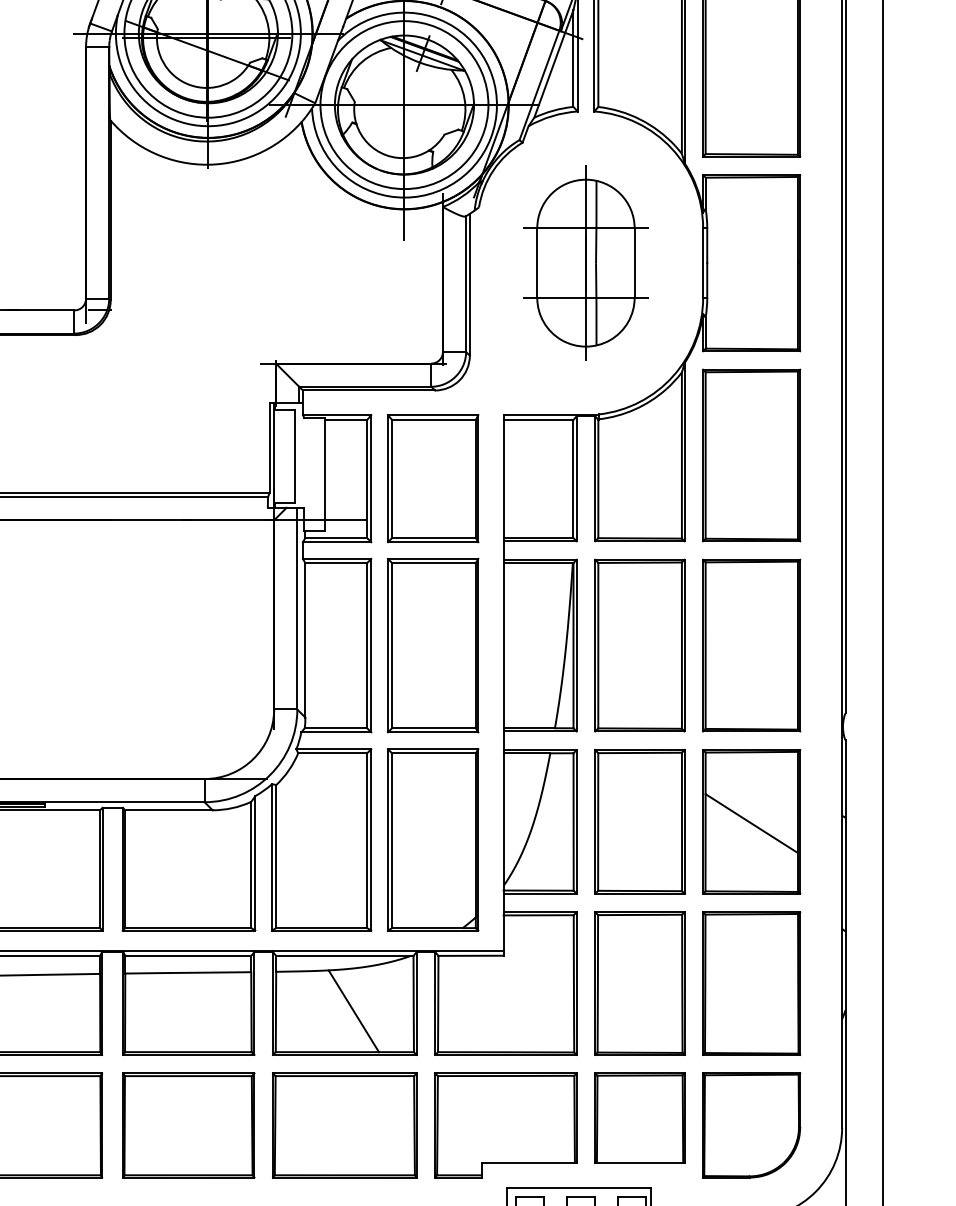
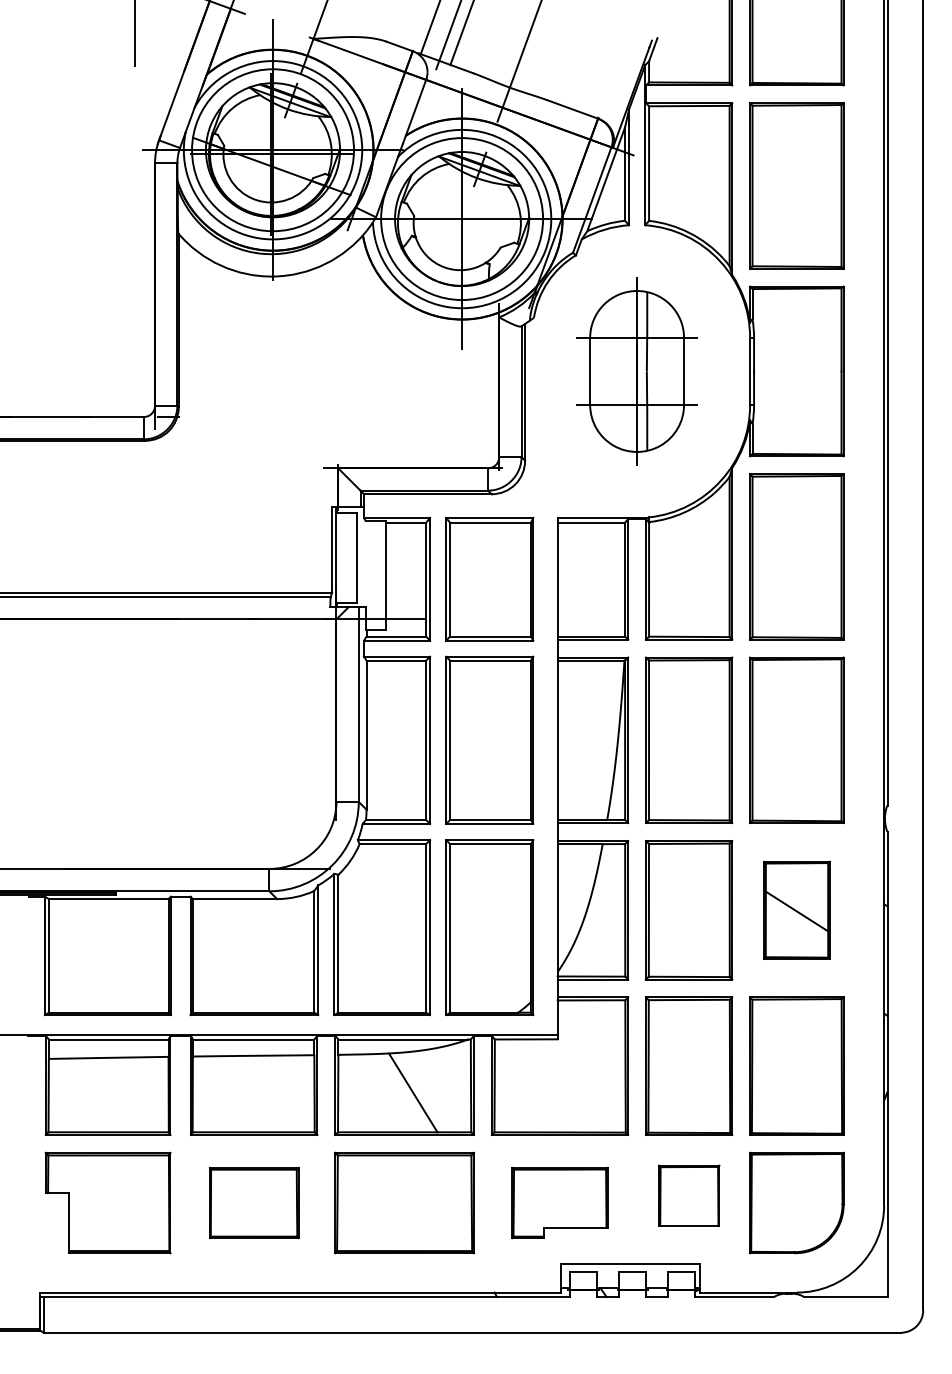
part: (751, 822) -> (796, 910), size x0.7
part: (640, 1117) -> (689, 1195), size x0.7
part: (189, 1124) -> (254, 1202), size x0.7
part: (505, 1124) -> (559, 1202), size x0.7

